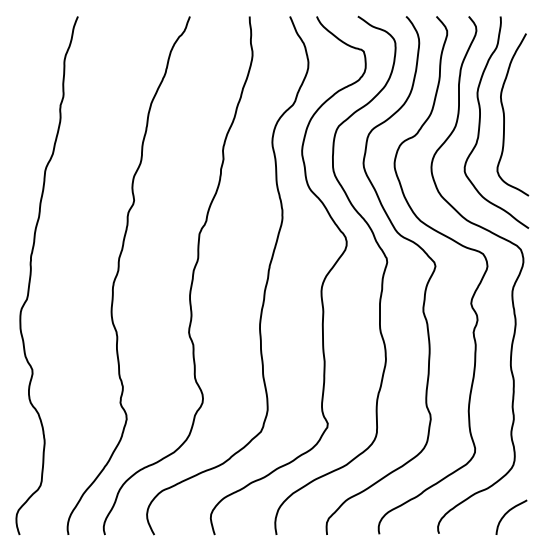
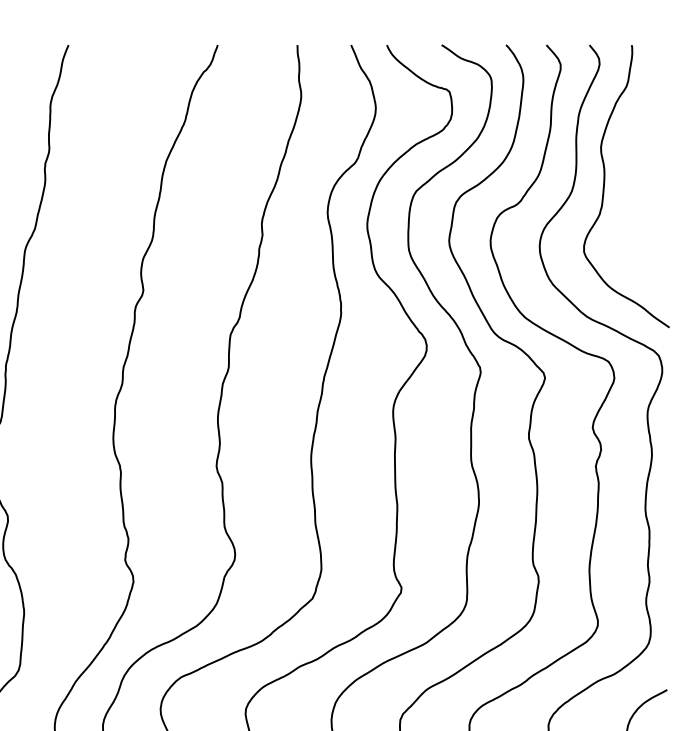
curve: (504, 114) -> (637, 175), removed

